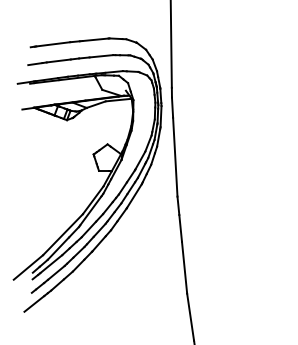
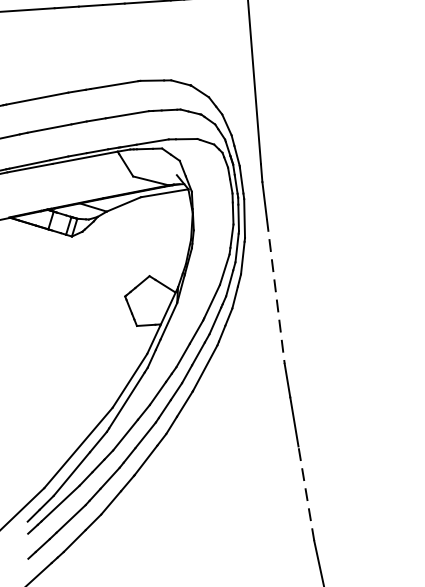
line: (175, 157) -> (276, 292), solid -> dashed
line: (184, 267) -> (306, 493), solid -> dashed

